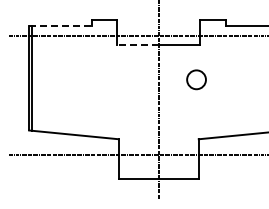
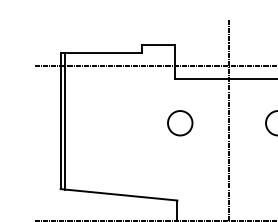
line: (60, 25) -> (101, 52), dashed -> solid
line: (138, 45) -> (202, 78), dashed -> solid
circle: (120, 79) -> (179, 122), added

